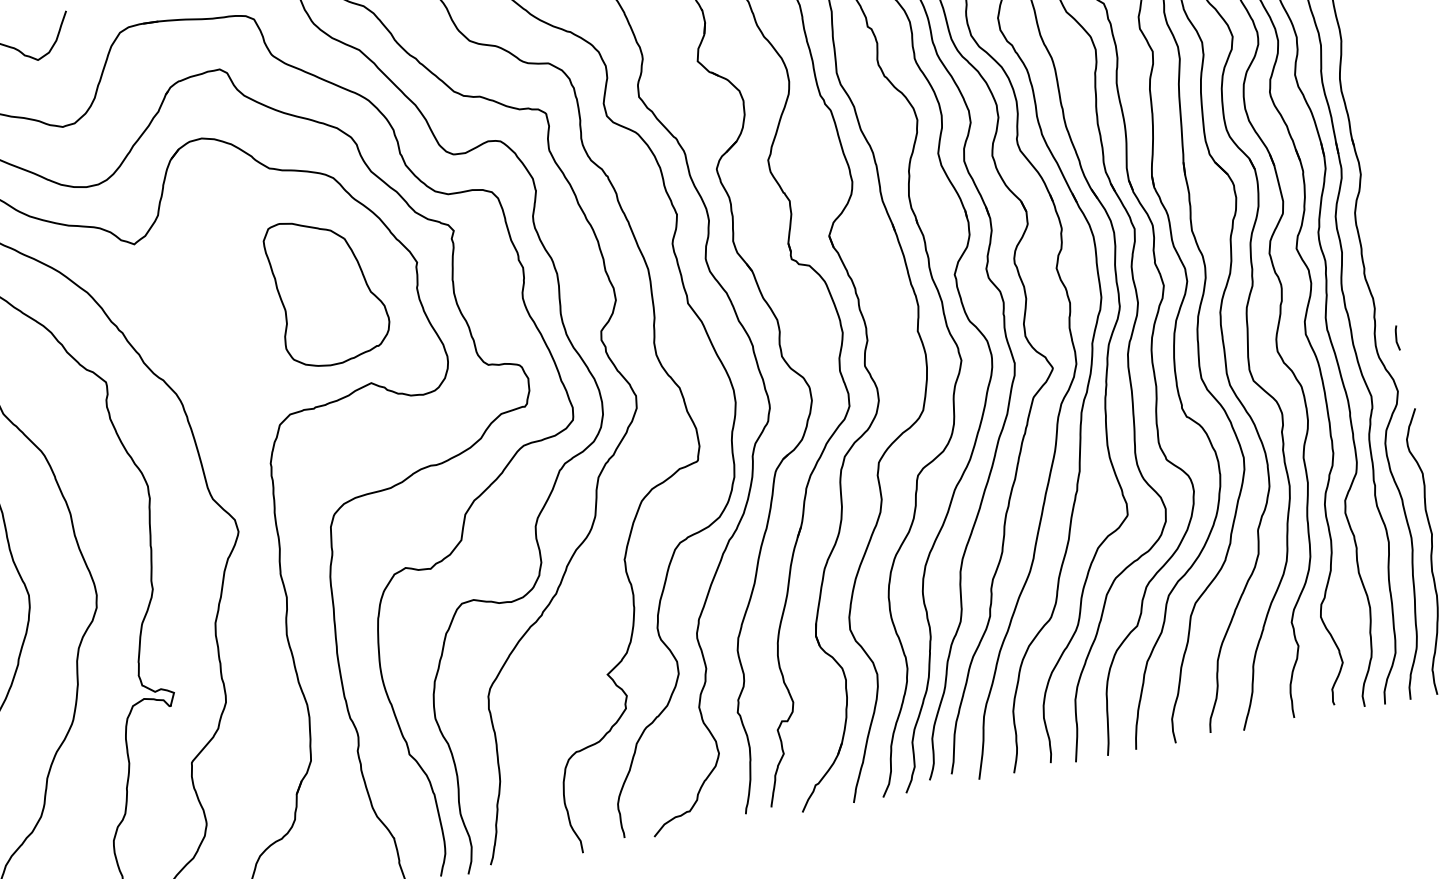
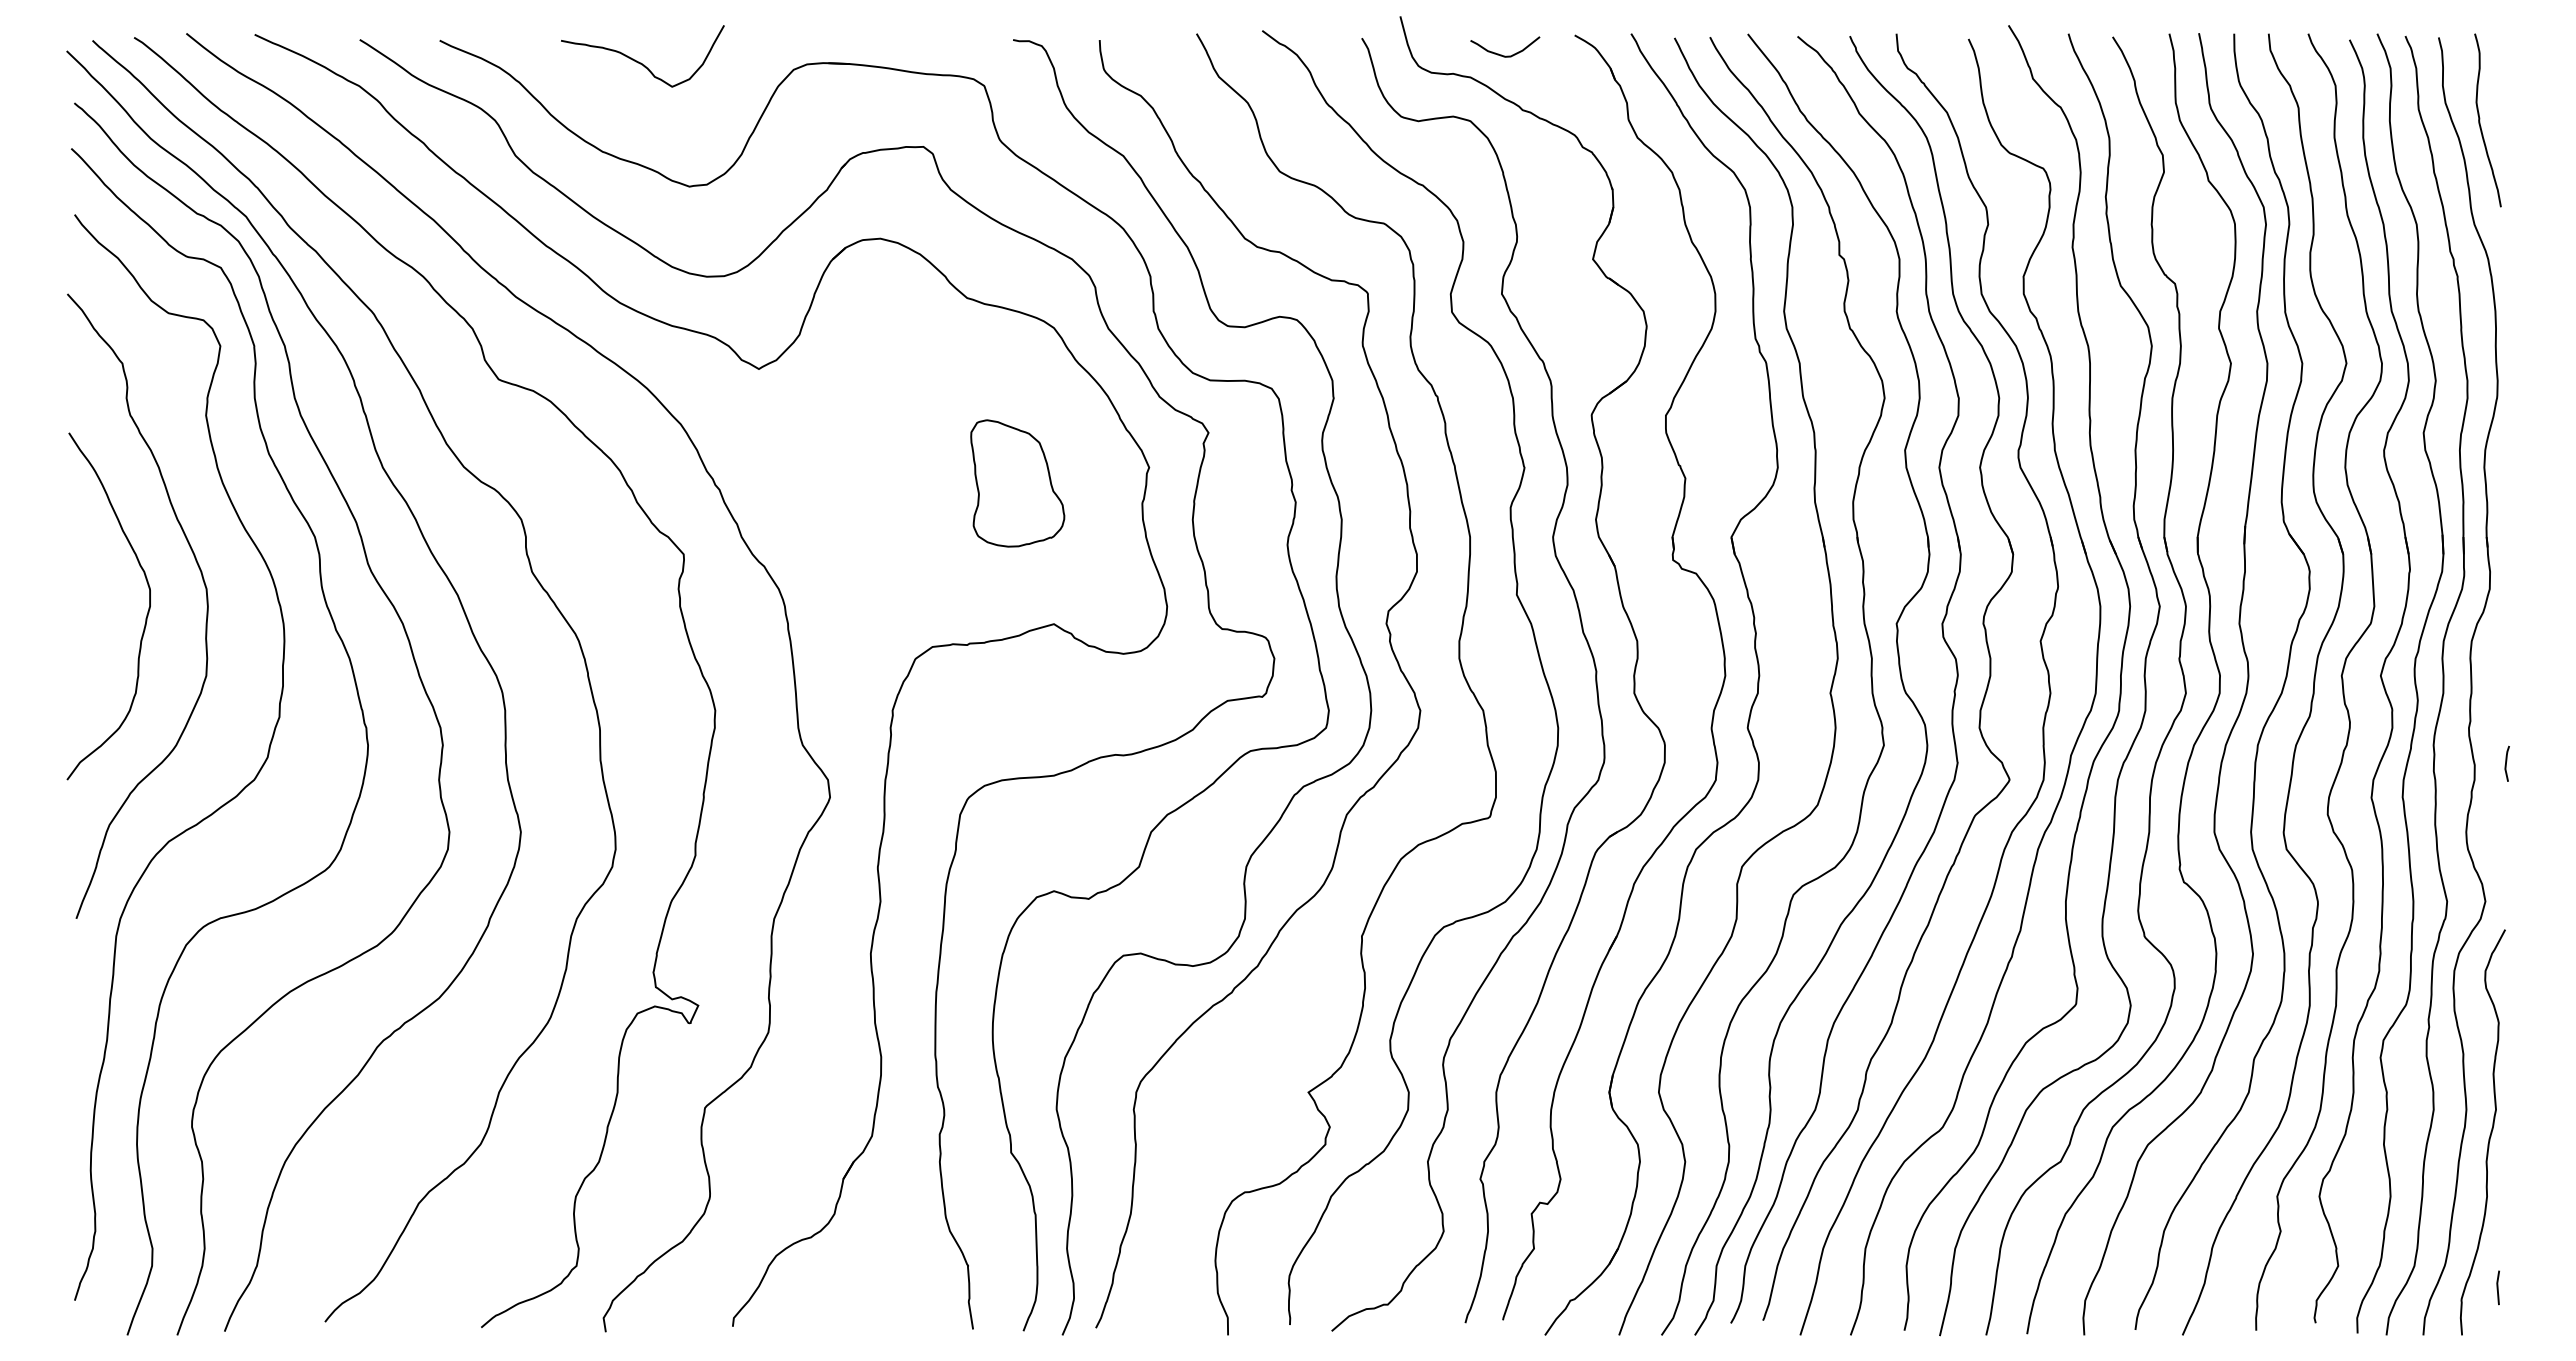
part: (328, 290) -> (1017, 483), size x0.6
line: (1396, 337) -> (2506, 763), moved

